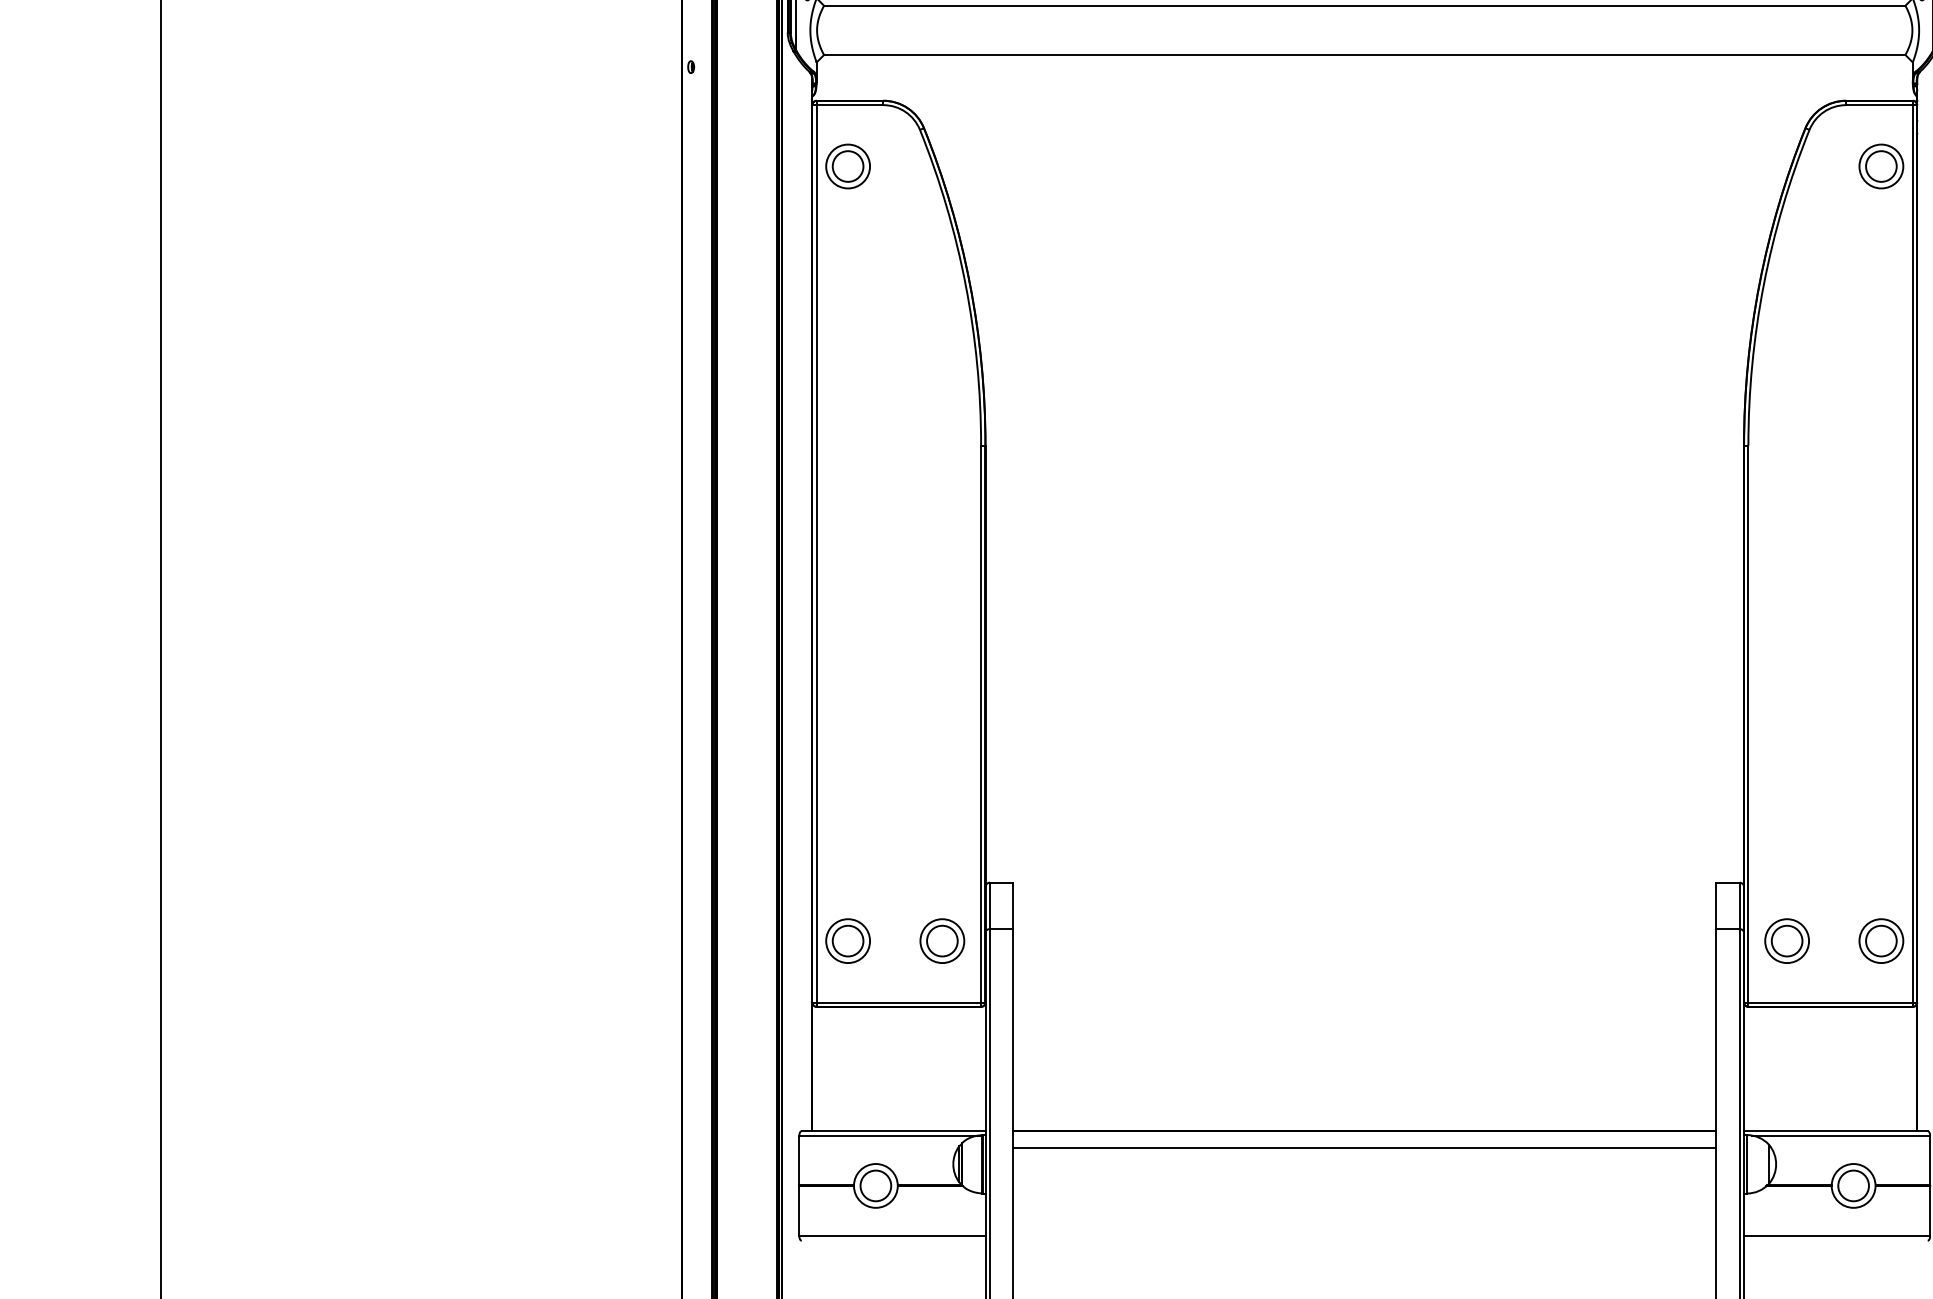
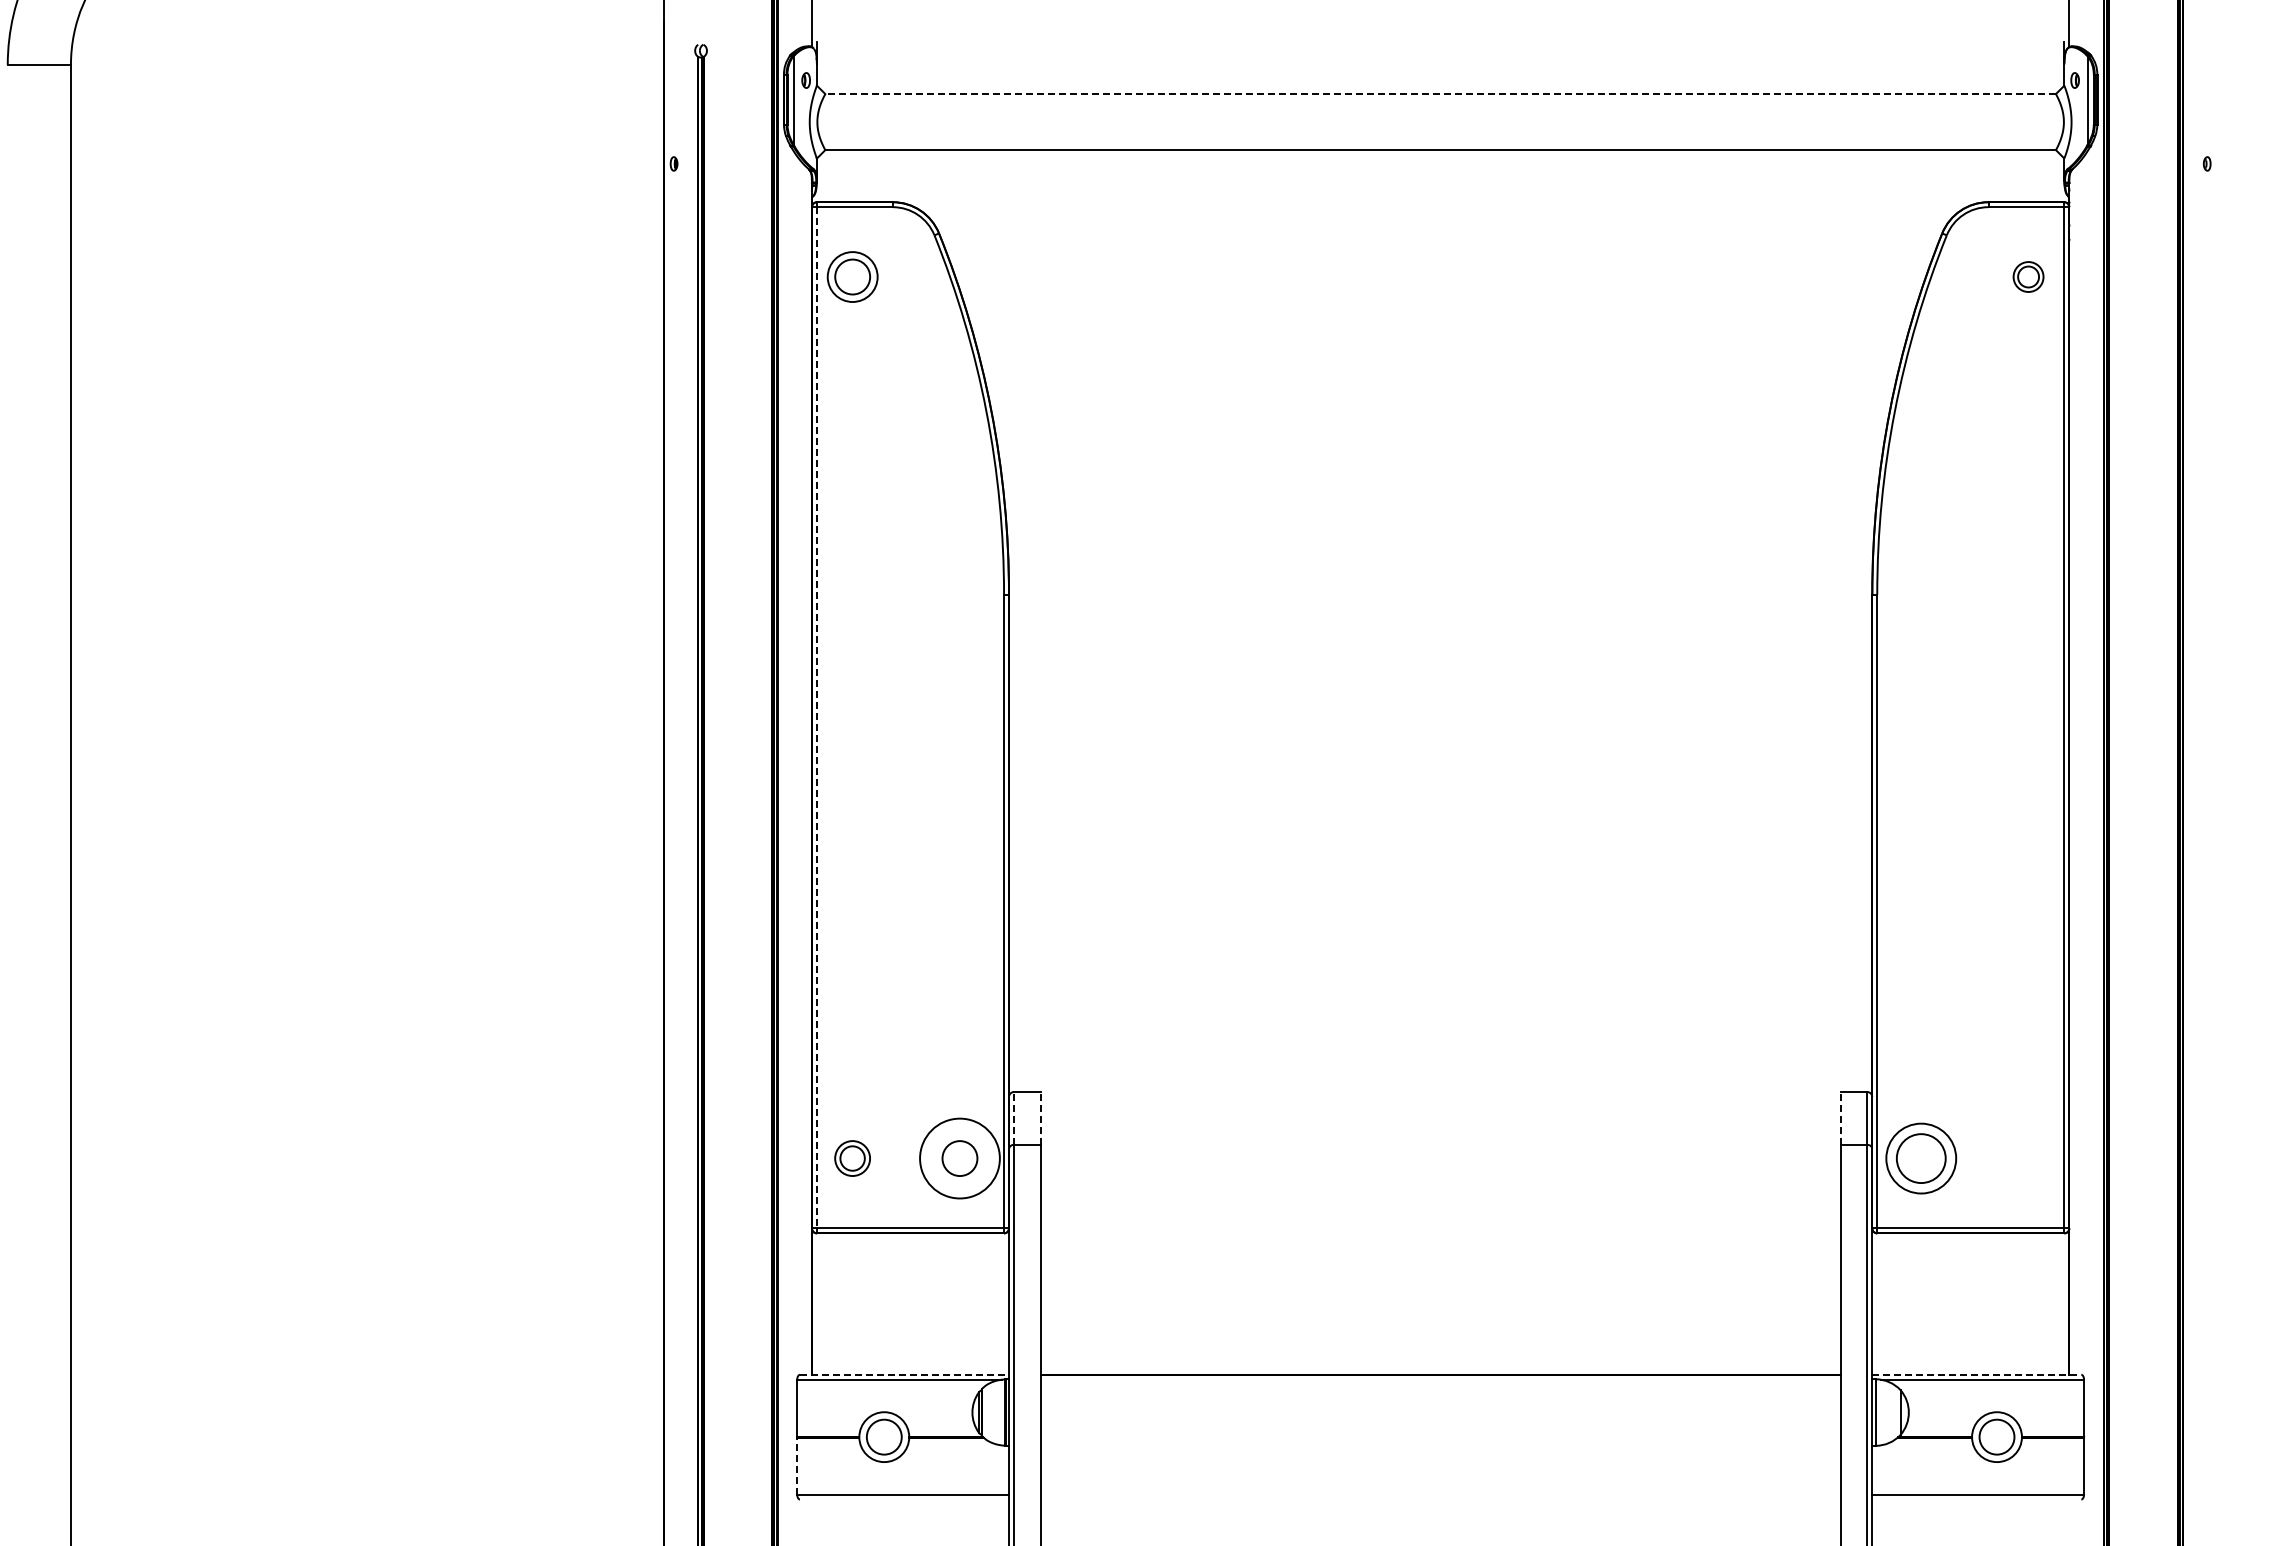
line: (1364, 6) -> (1440, 94), solid -> dashed
part: (1881, 166) -> (2028, 276), size x0.6
line: (816, 553) -> (816, 717), solid -> dashed
line: (990, 905) -> (1014, 1117), solid -> dashed
line: (1013, 905) -> (1040, 1117), solid -> dashed
line: (1716, 905) -> (1840, 1117), solid -> dashed
part: (847, 941) -> (852, 1158), size x0.7
circle: (941, 941) -> (959, 1158), size x1.6
part: (1787, 941) -> (1921, 1158), size x1.4
part: (1881, 941) -> (2028, 1158), removed
line: (893, 1130) -> (904, 1374), solid -> dashed
line: (1835, 1130) -> (1976, 1374), solid -> dashed
line: (1364, 1148) -> (1440, 1394), removed
line: (799, 1210) -> (797, 1465), solid -> dashed

